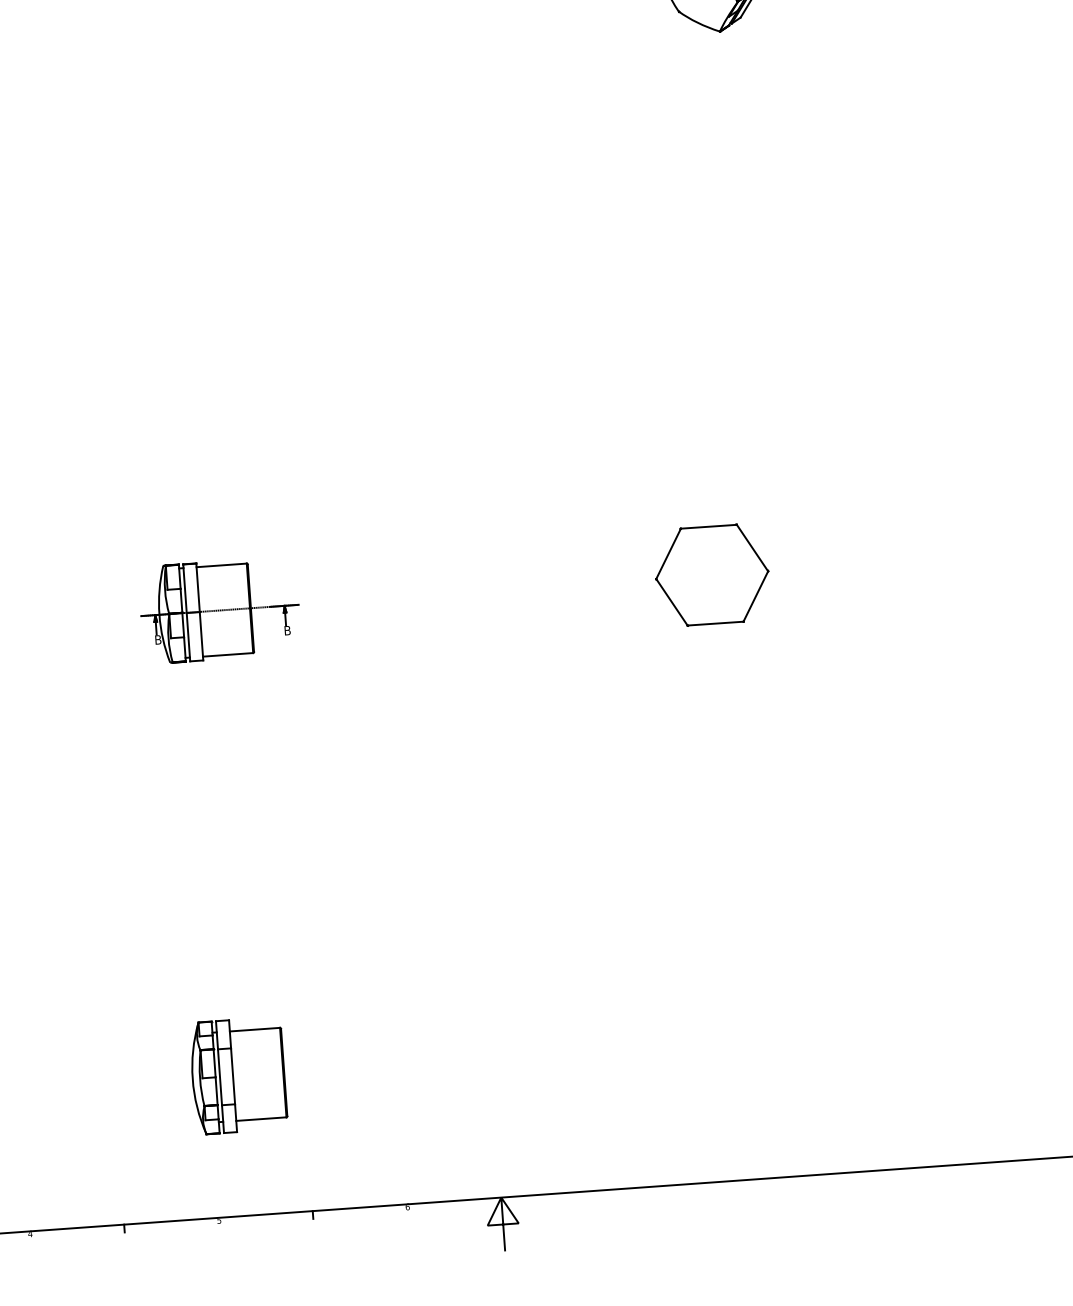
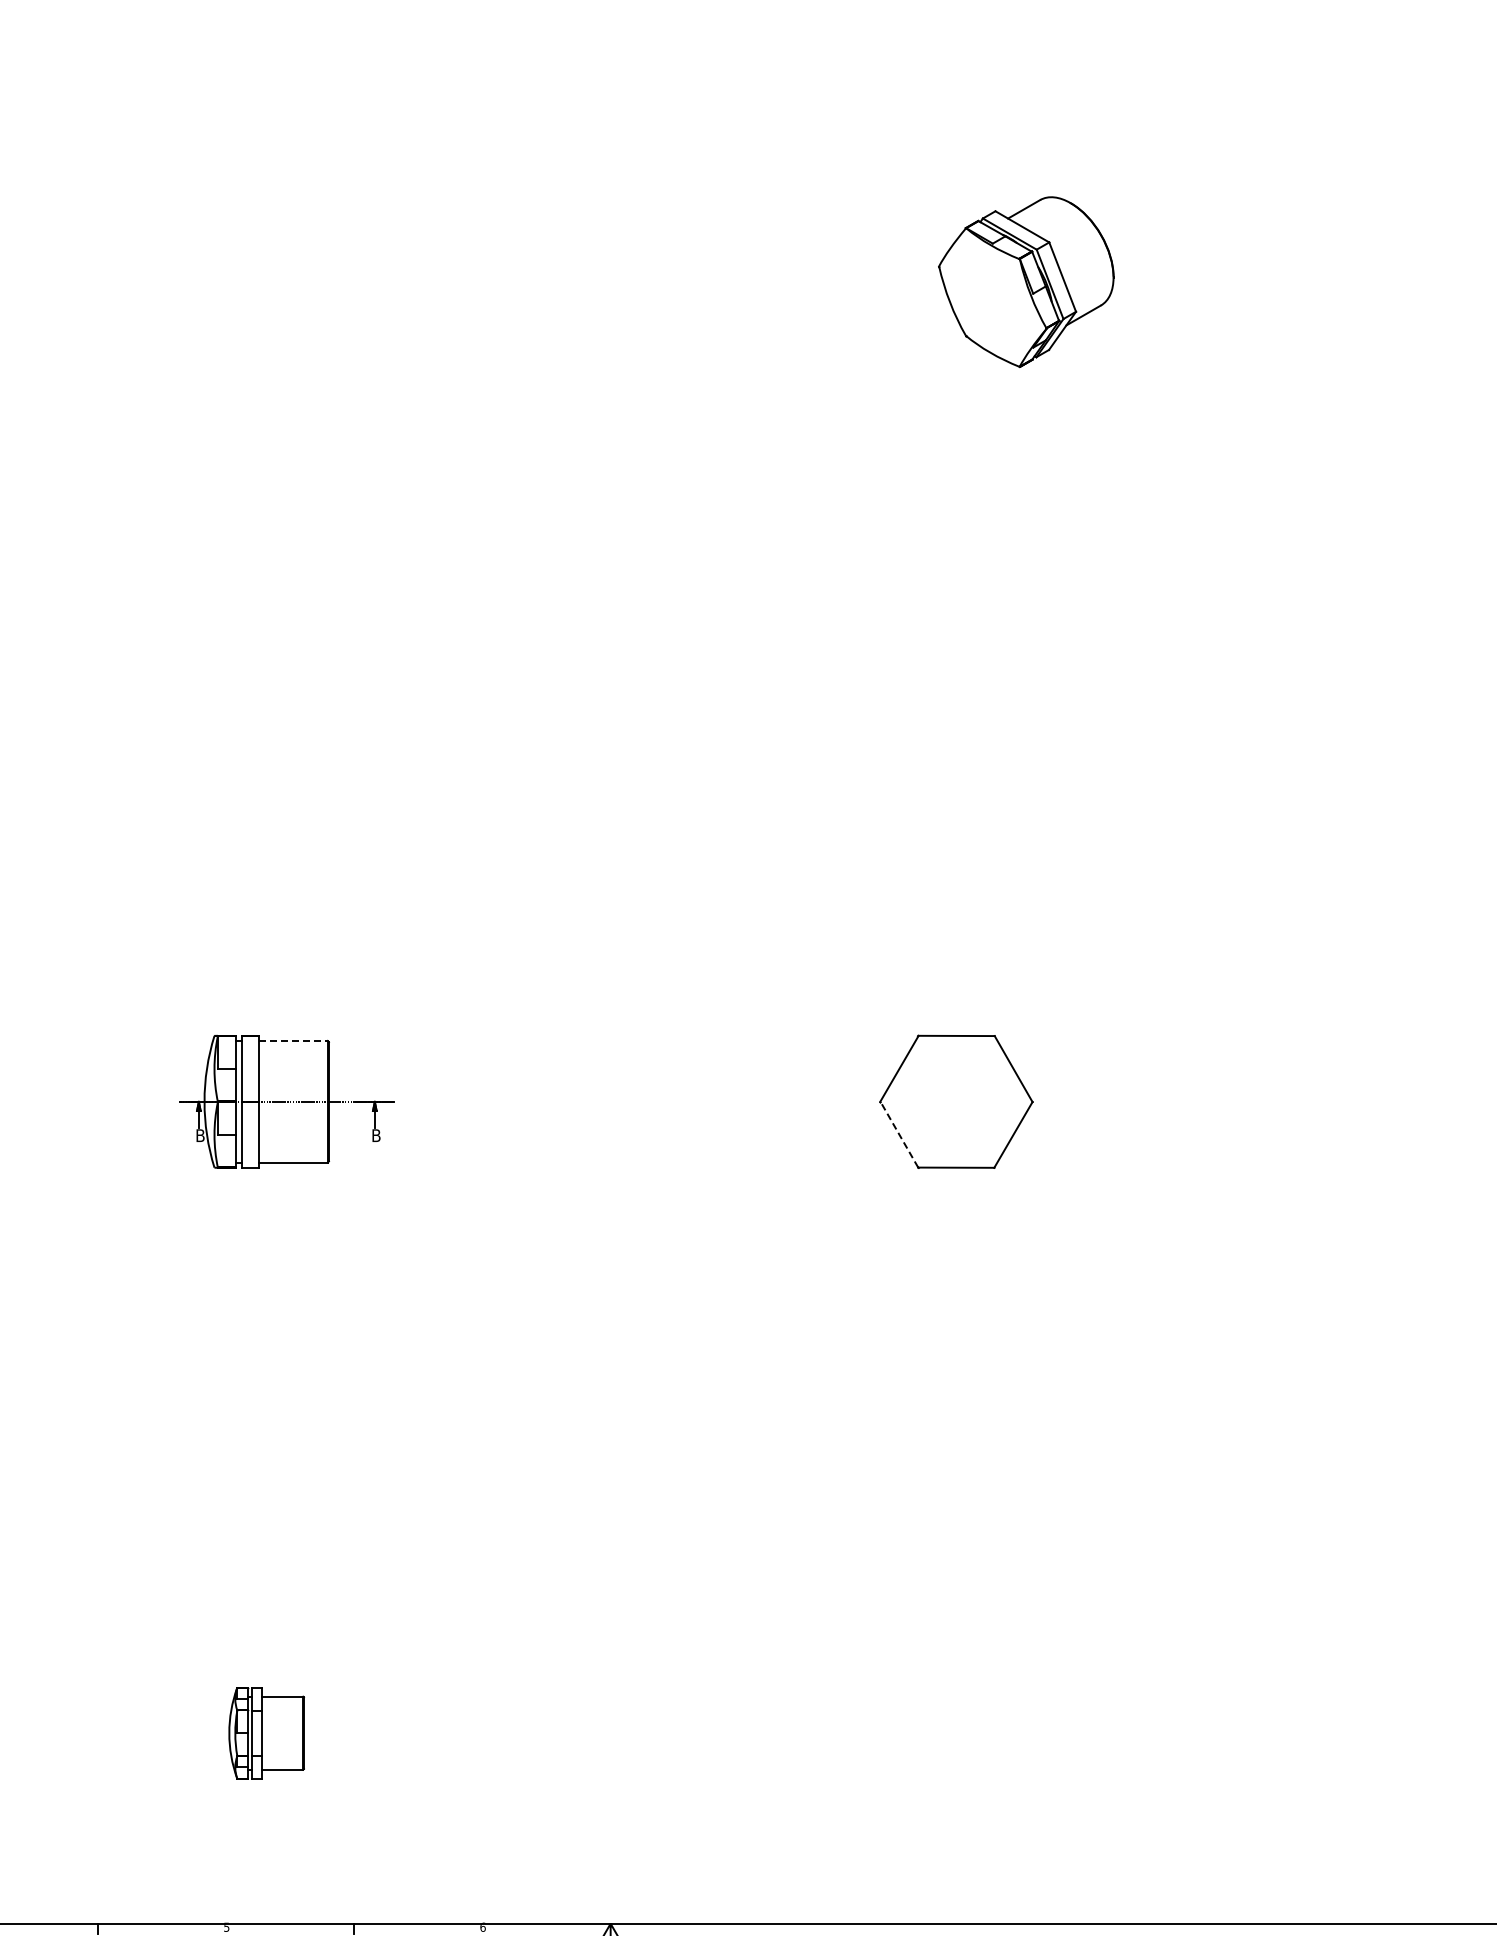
line: (222, 565) -> (294, 1040), solid -> dashed
line: (672, 602) -> (899, 1134), solid -> dashed
part: (238, 1075) -> (266, 1732), size x0.6

